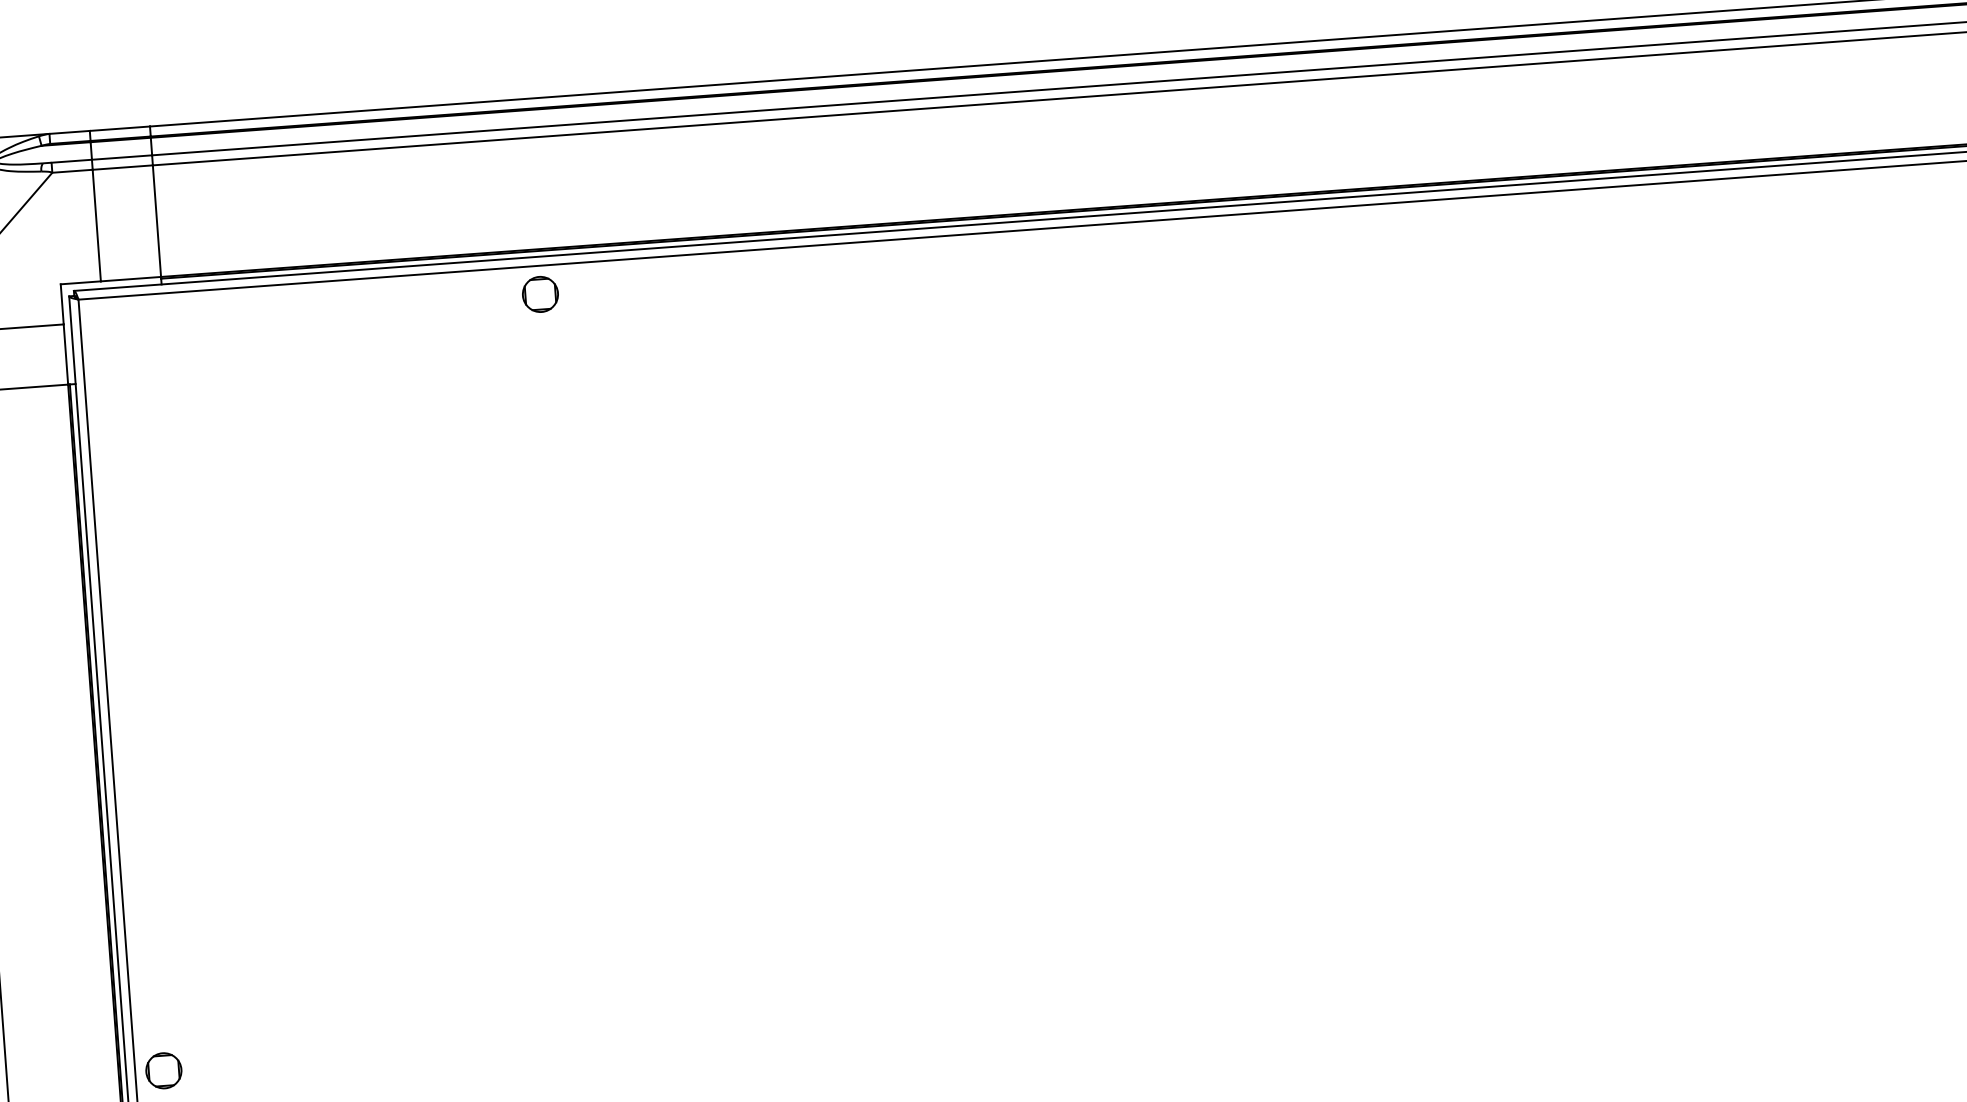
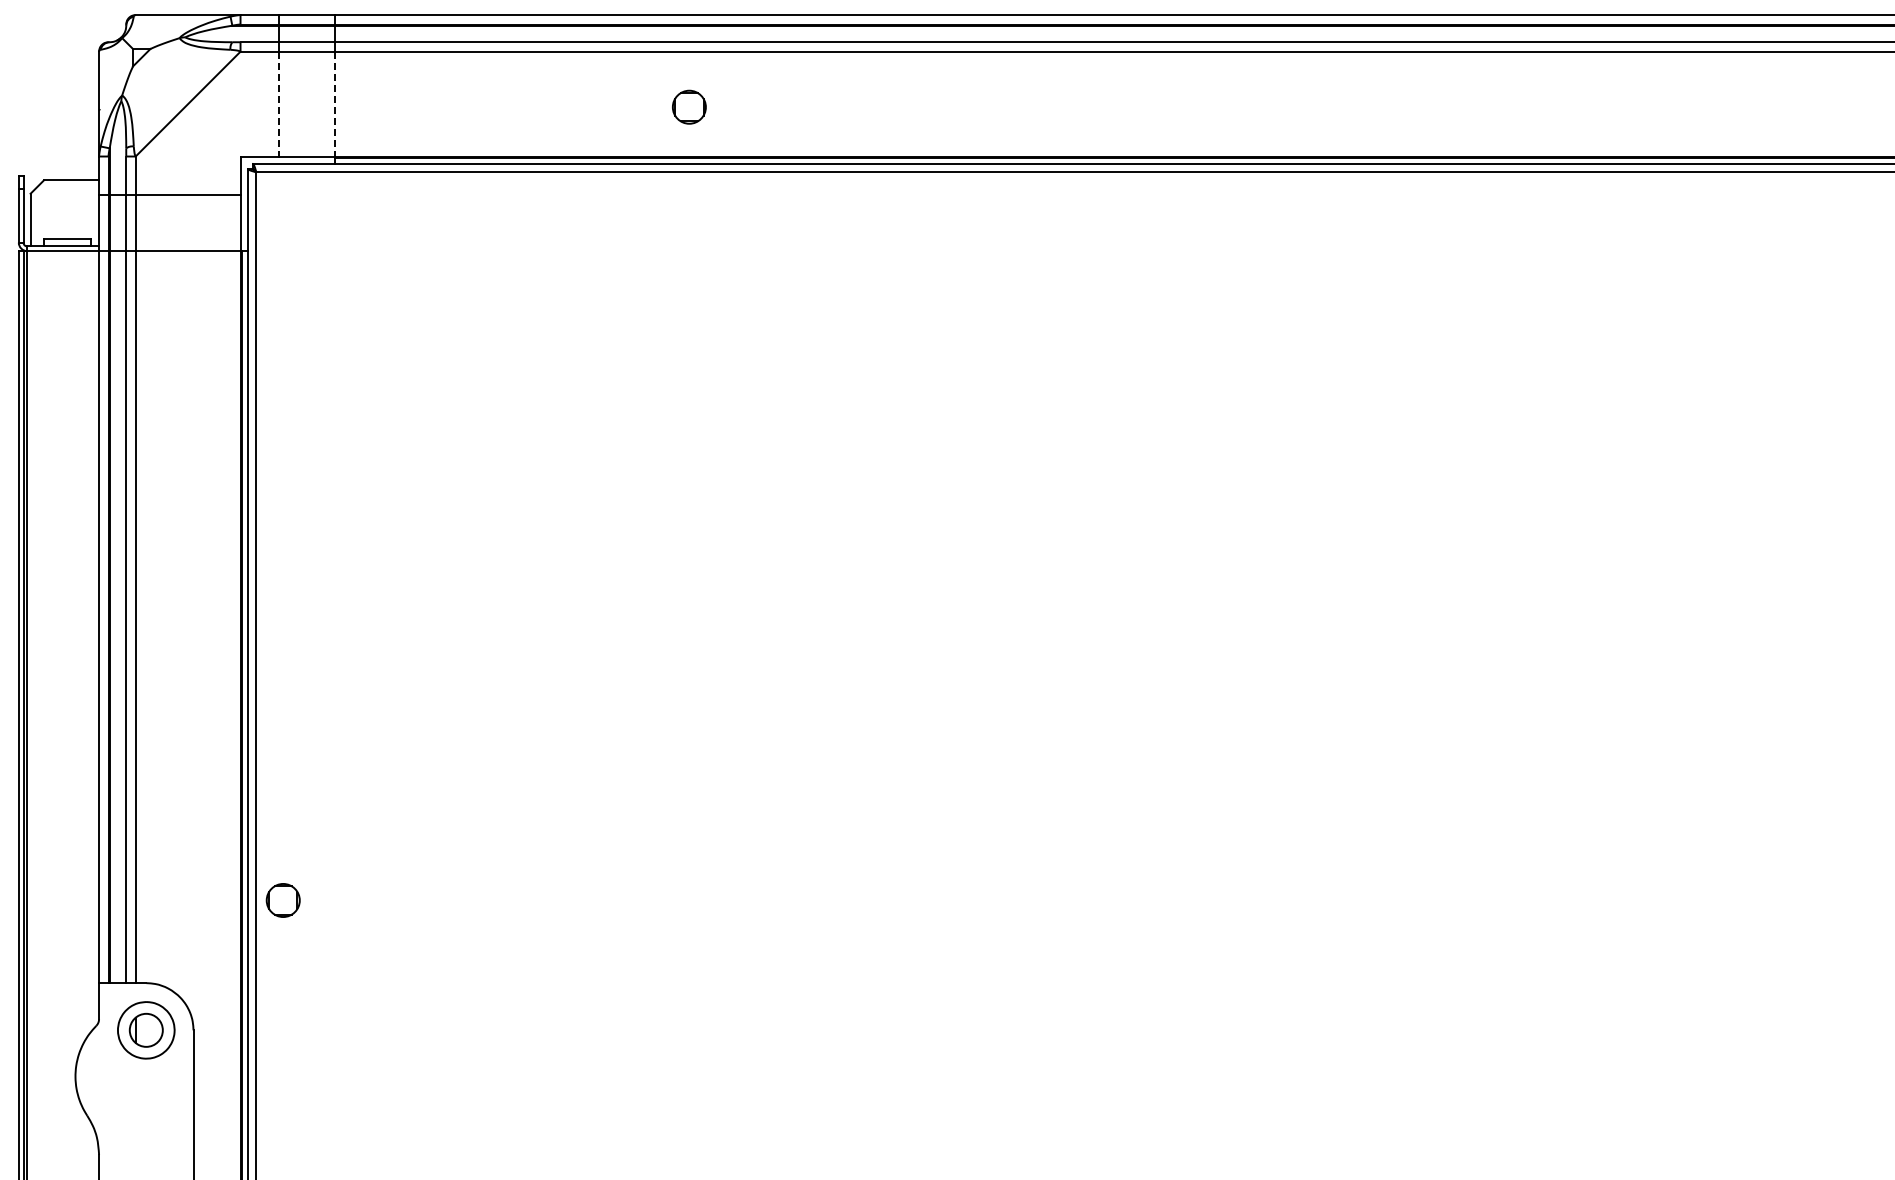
line: (157, 221) -> (335, 104), solid -> dashed
line: (96, 225) -> (278, 104), solid -> dashed
part: (540, 293) -> (689, 106), moved

